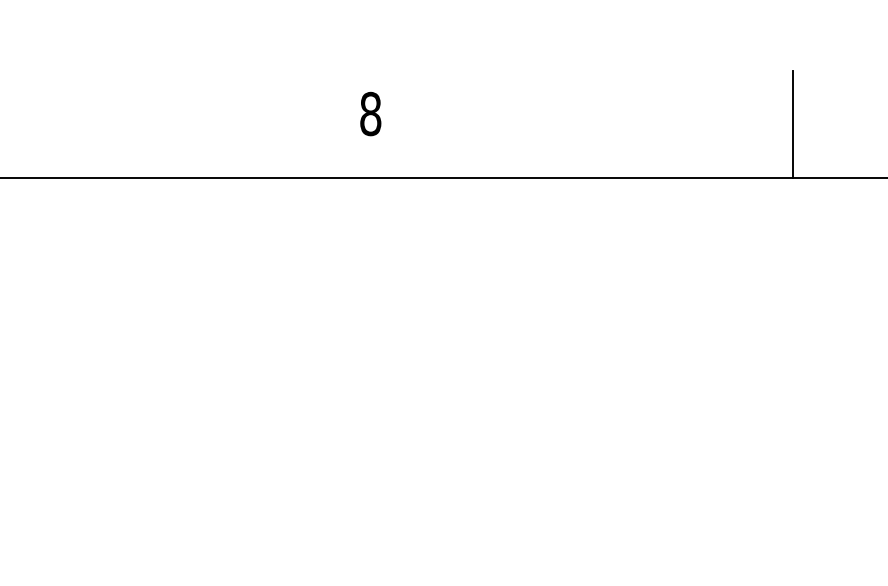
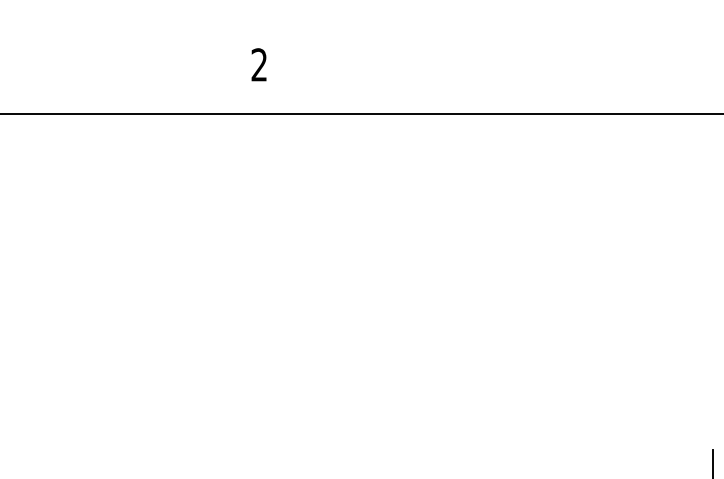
text: (370, 113) -> (259, 64), 8 -> 2
line: (792, 123) -> (579, 72), removed

